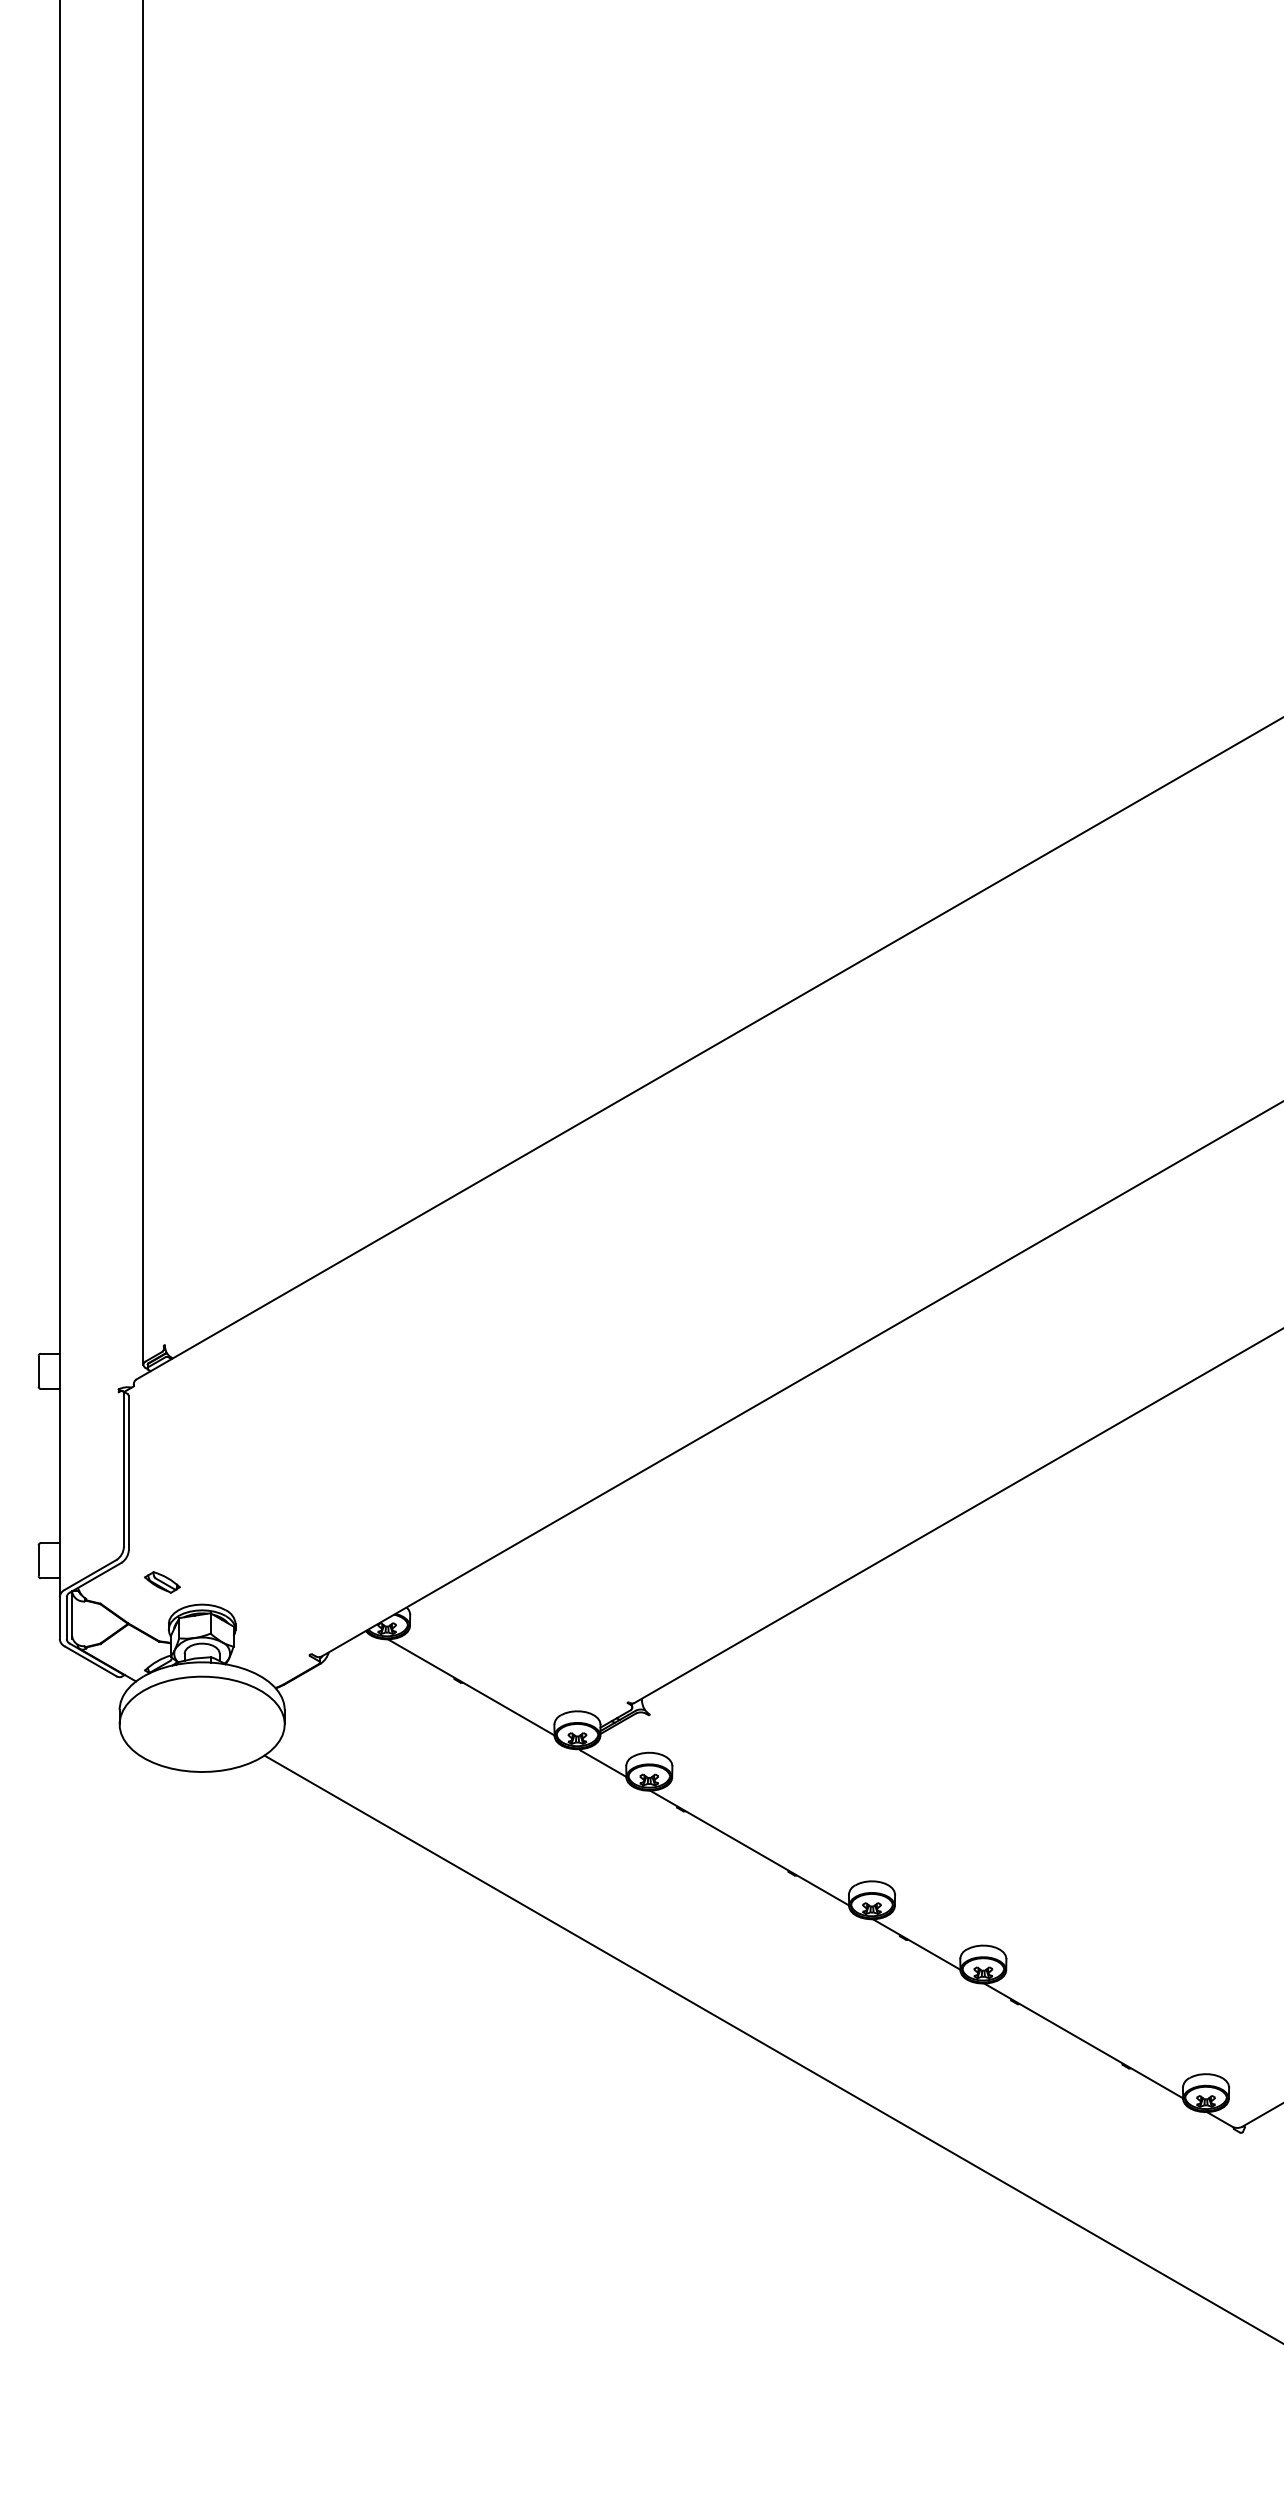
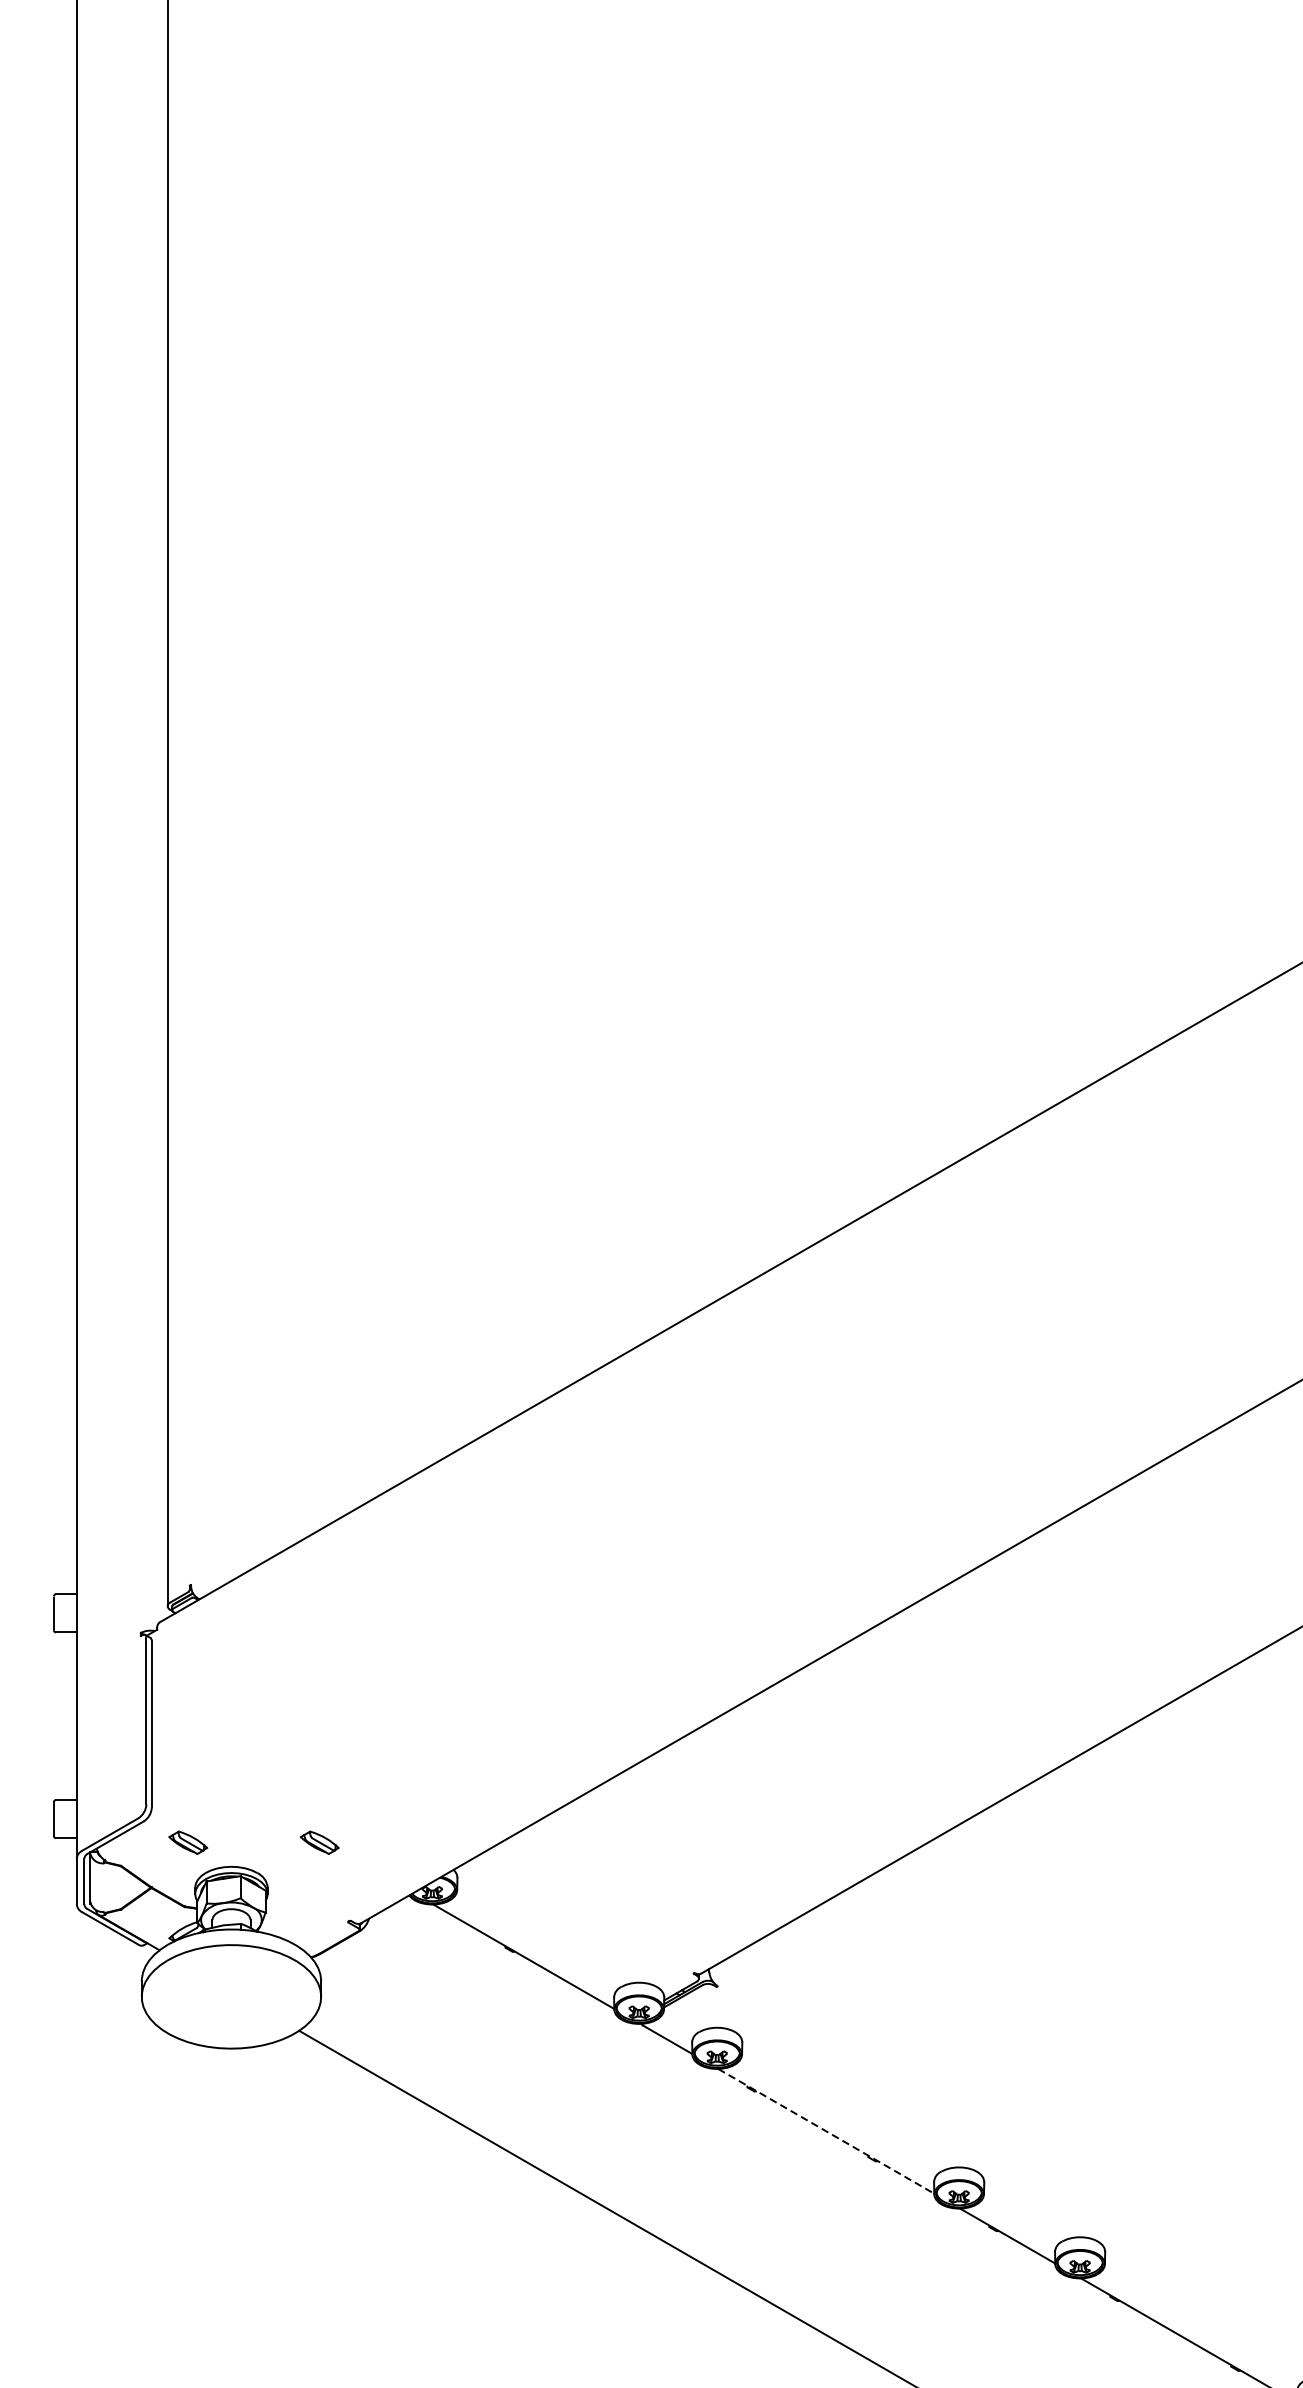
part: (283, 1582) -> (319, 1842), added
line: (749, 1848) -> (826, 2131), solid -> dashed

